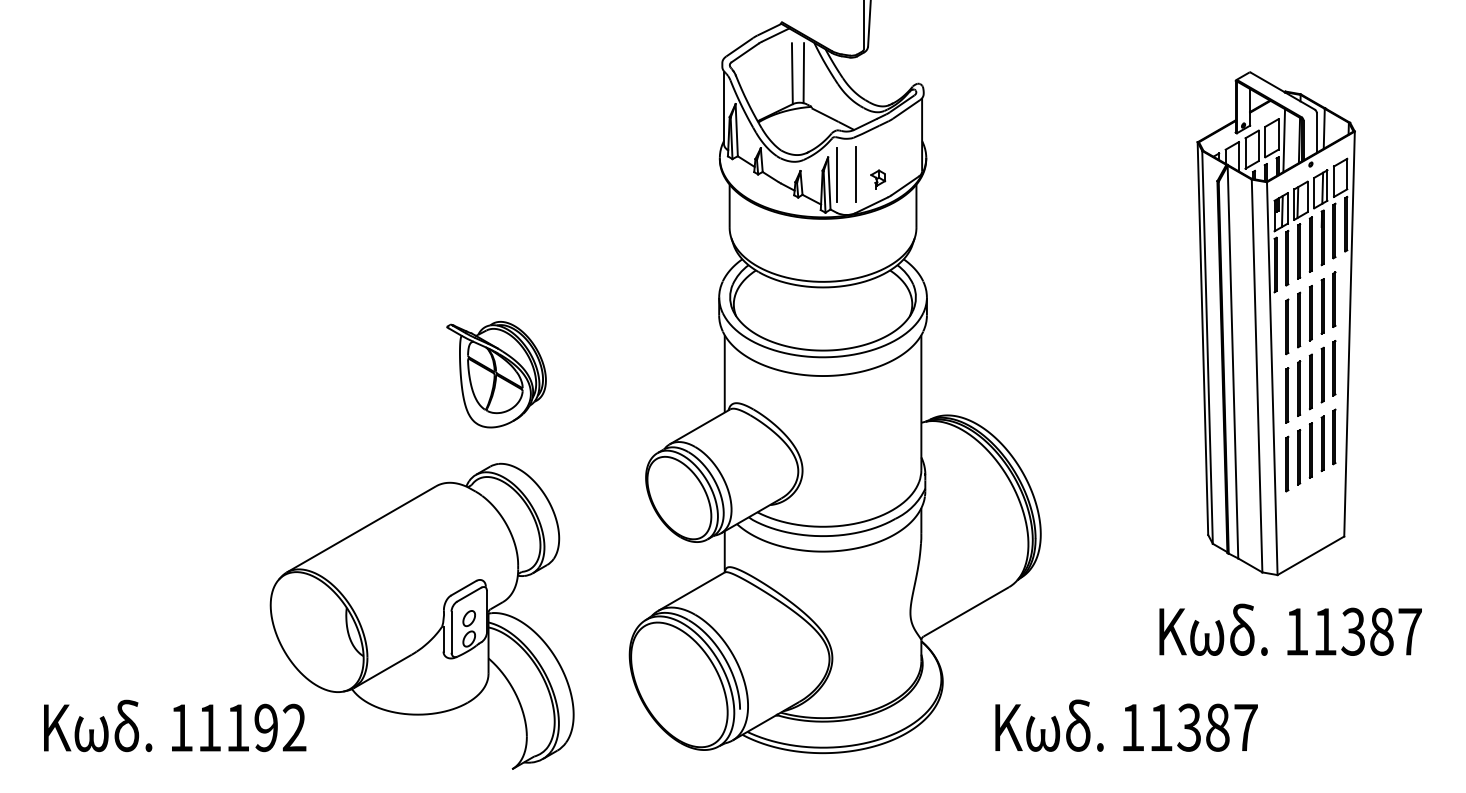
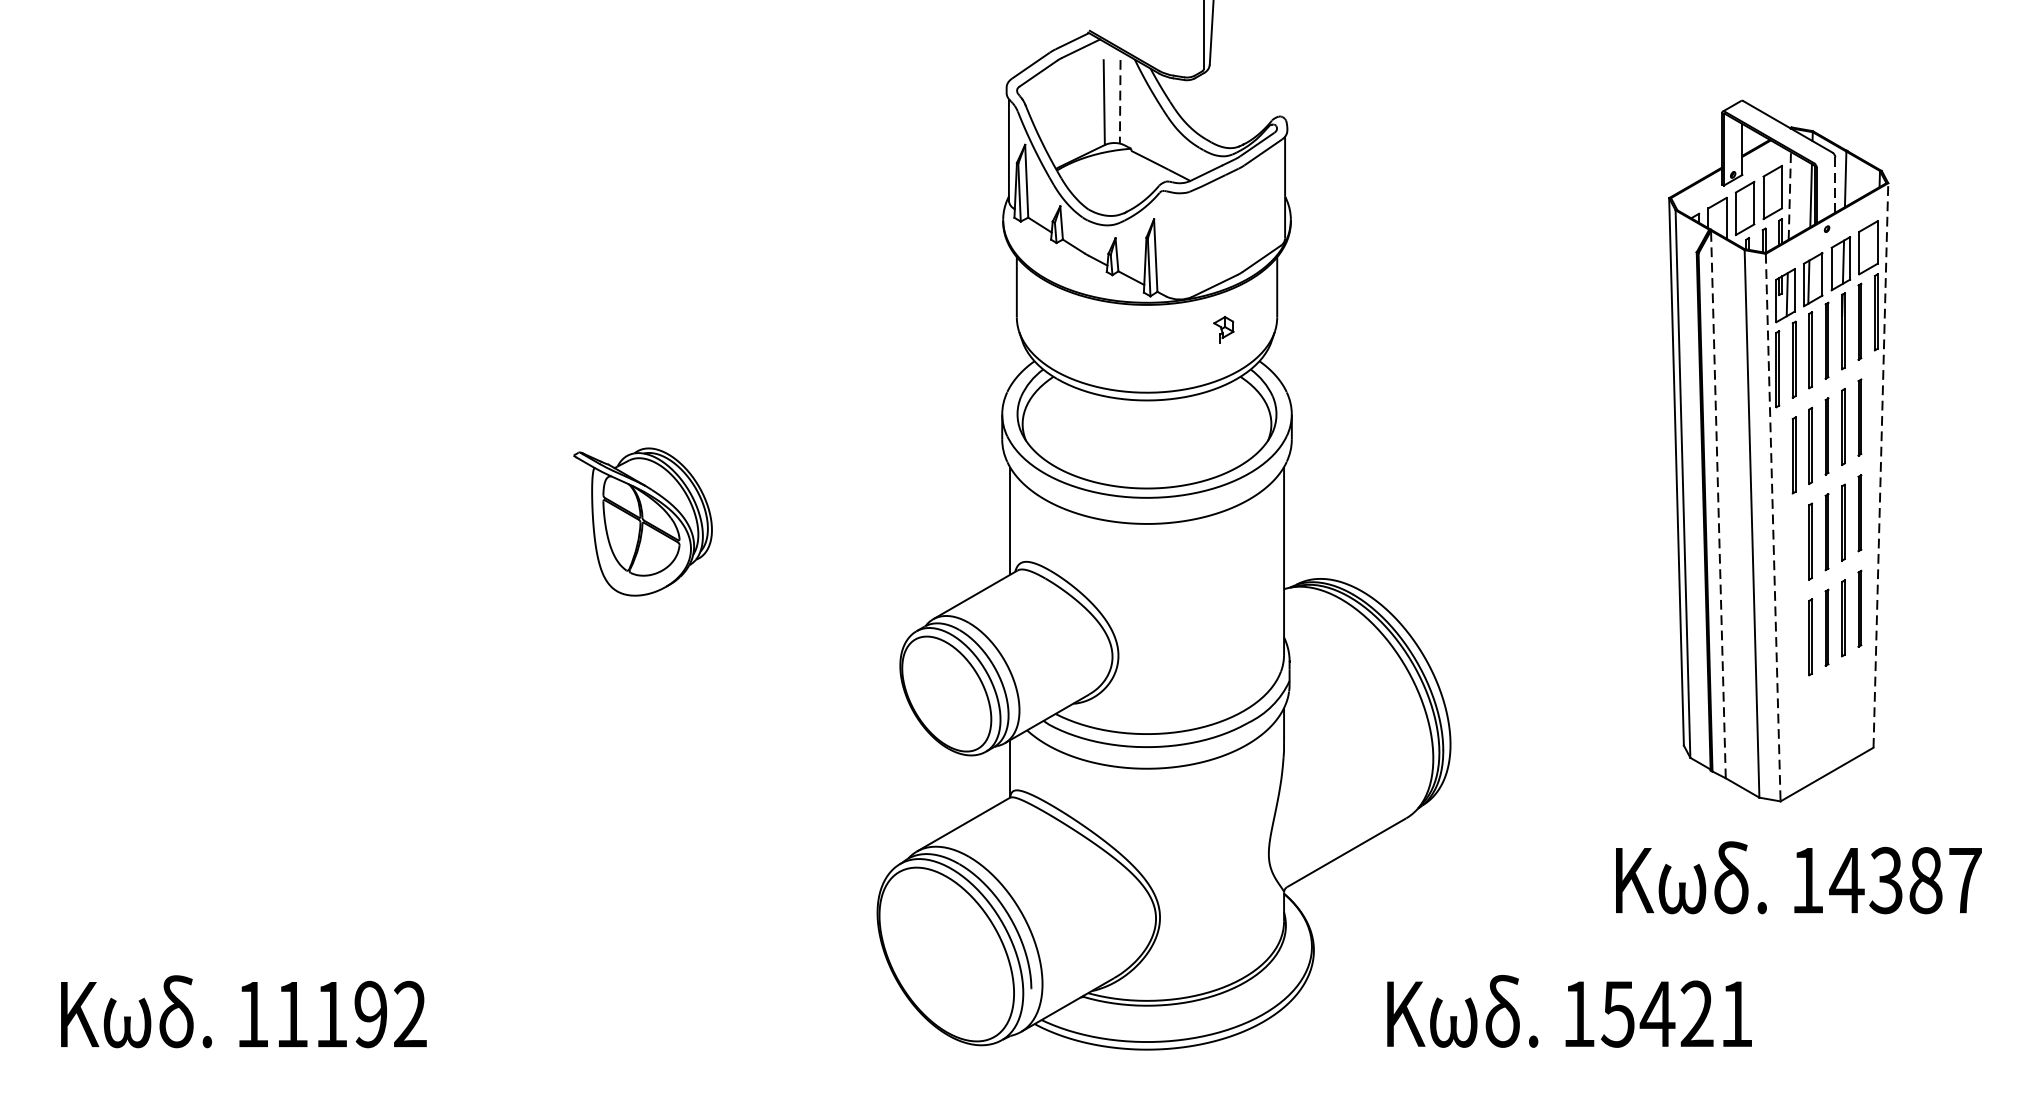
line: (803, 73) -> (1119, 102), solid -> dashed
line: (1316, 132) -> (1834, 184), solid -> dashed
line: (1284, 140) -> (1790, 195), solid -> dashed
line: (836, 174) -> (1165, 243), removed
line: (855, 174) -> (1192, 243), removed
part: (878, 179) -> (1224, 329), moved
line: (1349, 334) -> (1880, 466), solid -> dashed
line: (1232, 361) -> (1717, 503), solid -> dashed
part: (496, 374) -> (643, 521), moved
line: (1272, 379) -> (1773, 528), solid -> dashed
line: (1287, 395) -> (1794, 551), removed
line: (1287, 463) -> (1794, 645), removed
part: (421, 615) -> (587, 857), removed
text: (1324, 631) -> (1845, 880), 11387 -> 14387
text: (1202, 727) -> (1675, 1013), 11387 -> 15421

